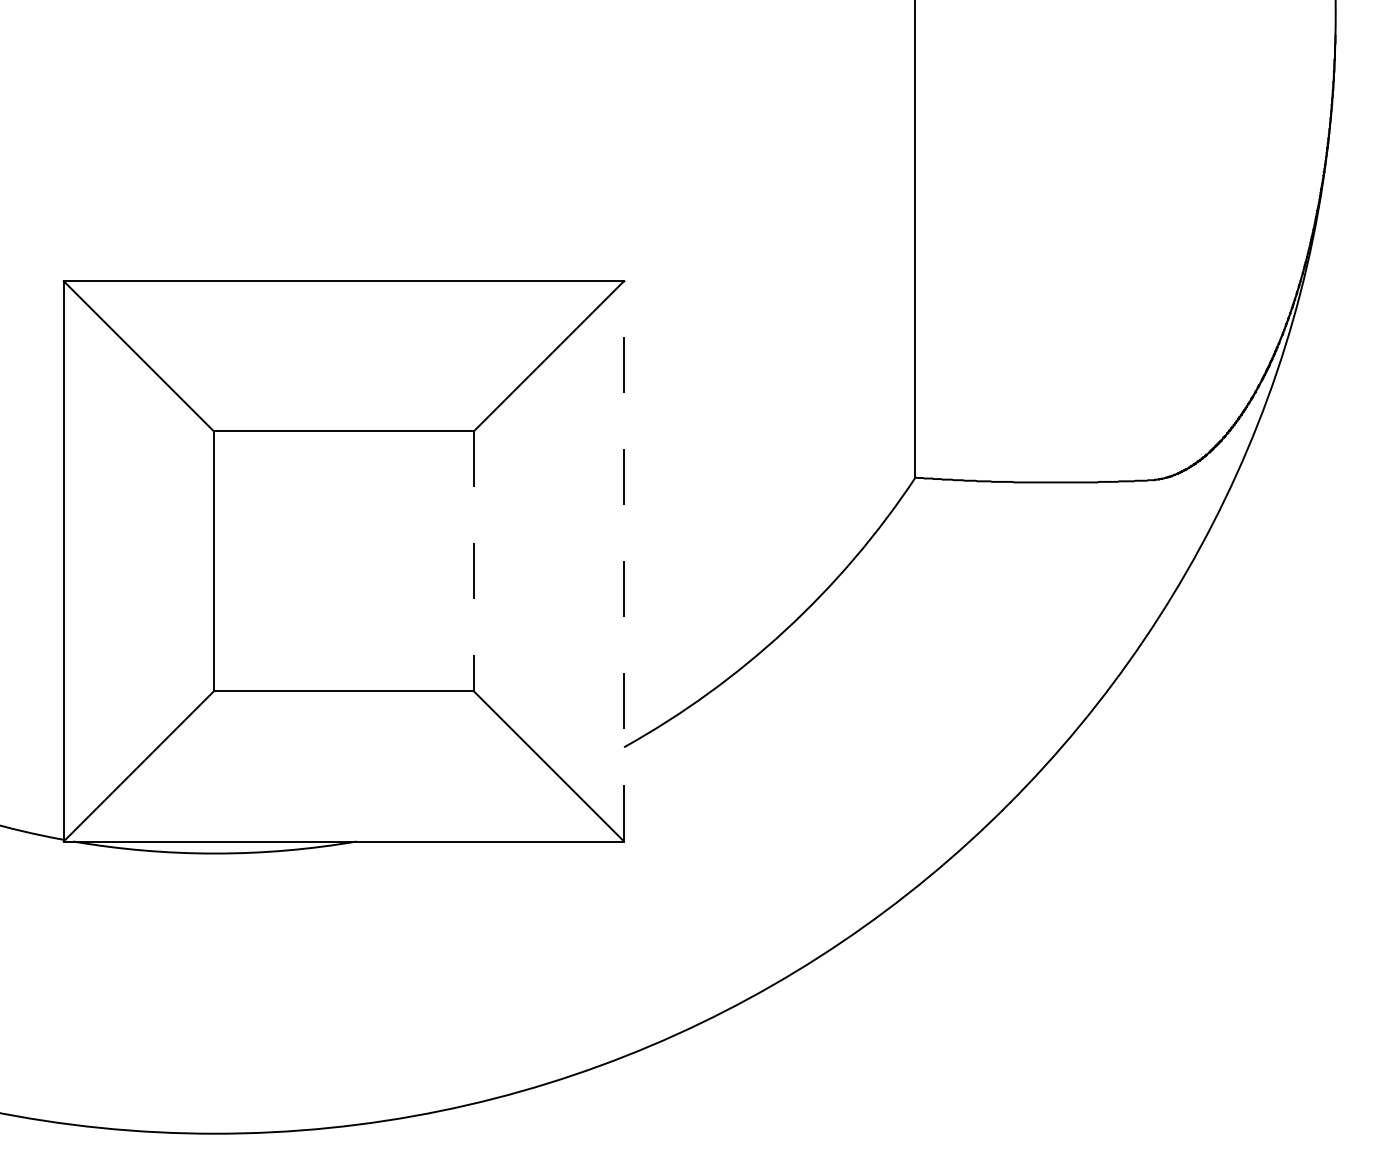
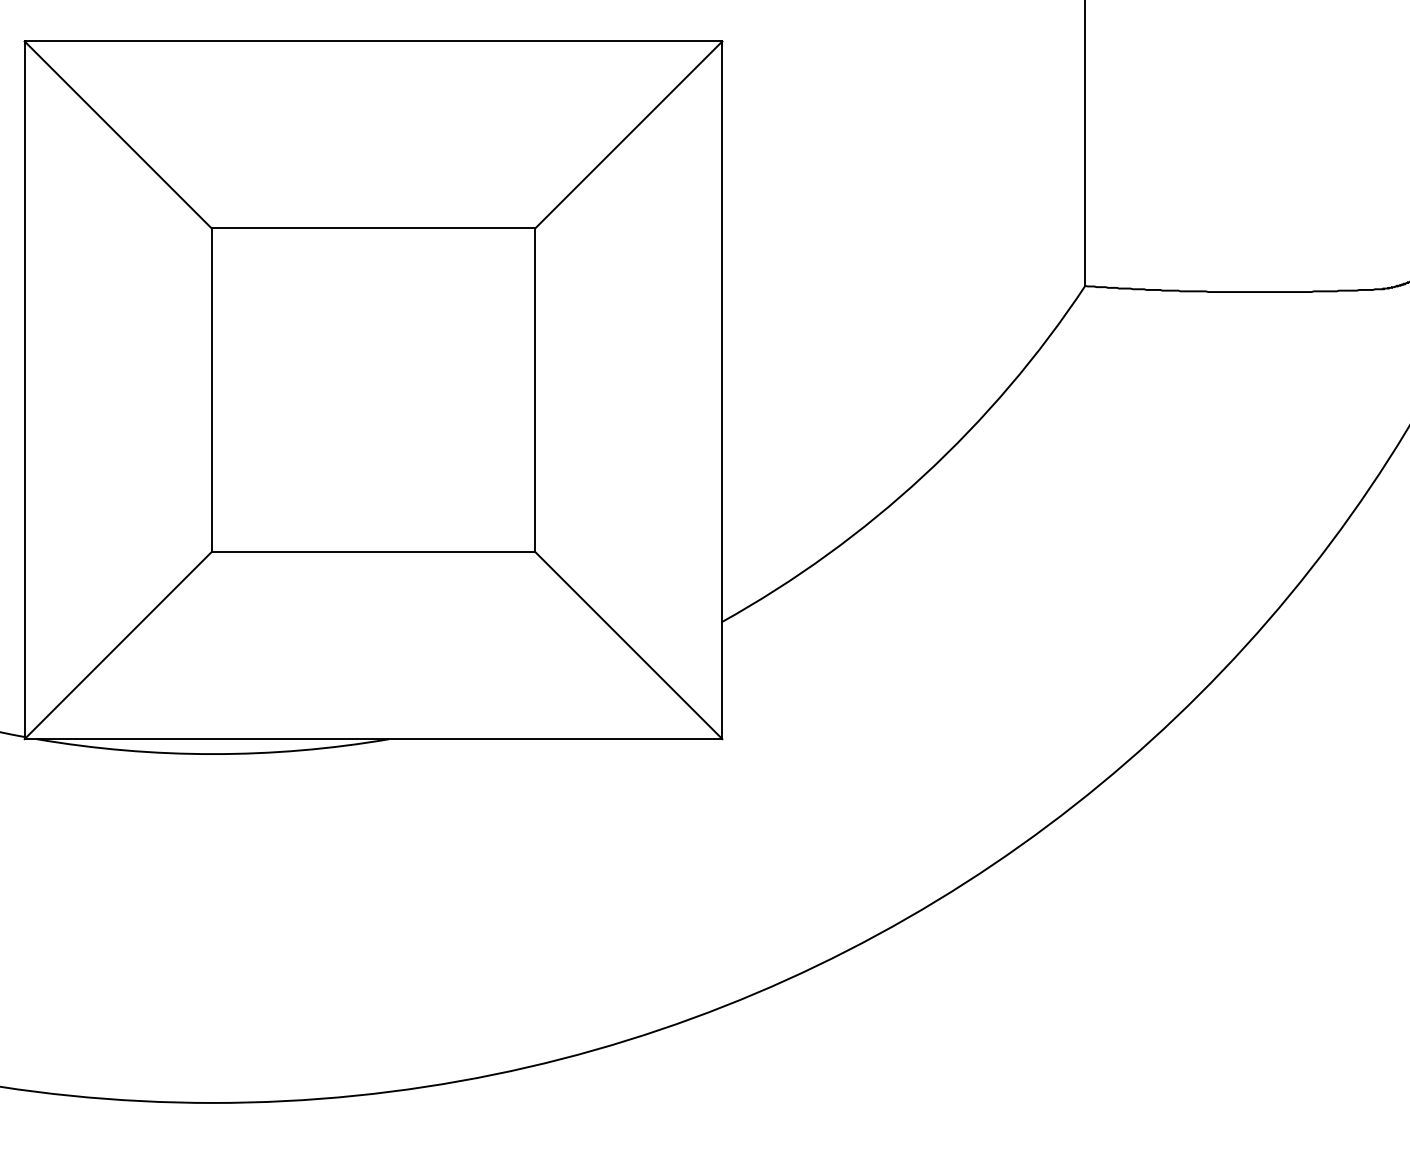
line: (624, 560) -> (722, 389), dashed -> solid
line: (473, 561) -> (534, 390), dashed -> solid

